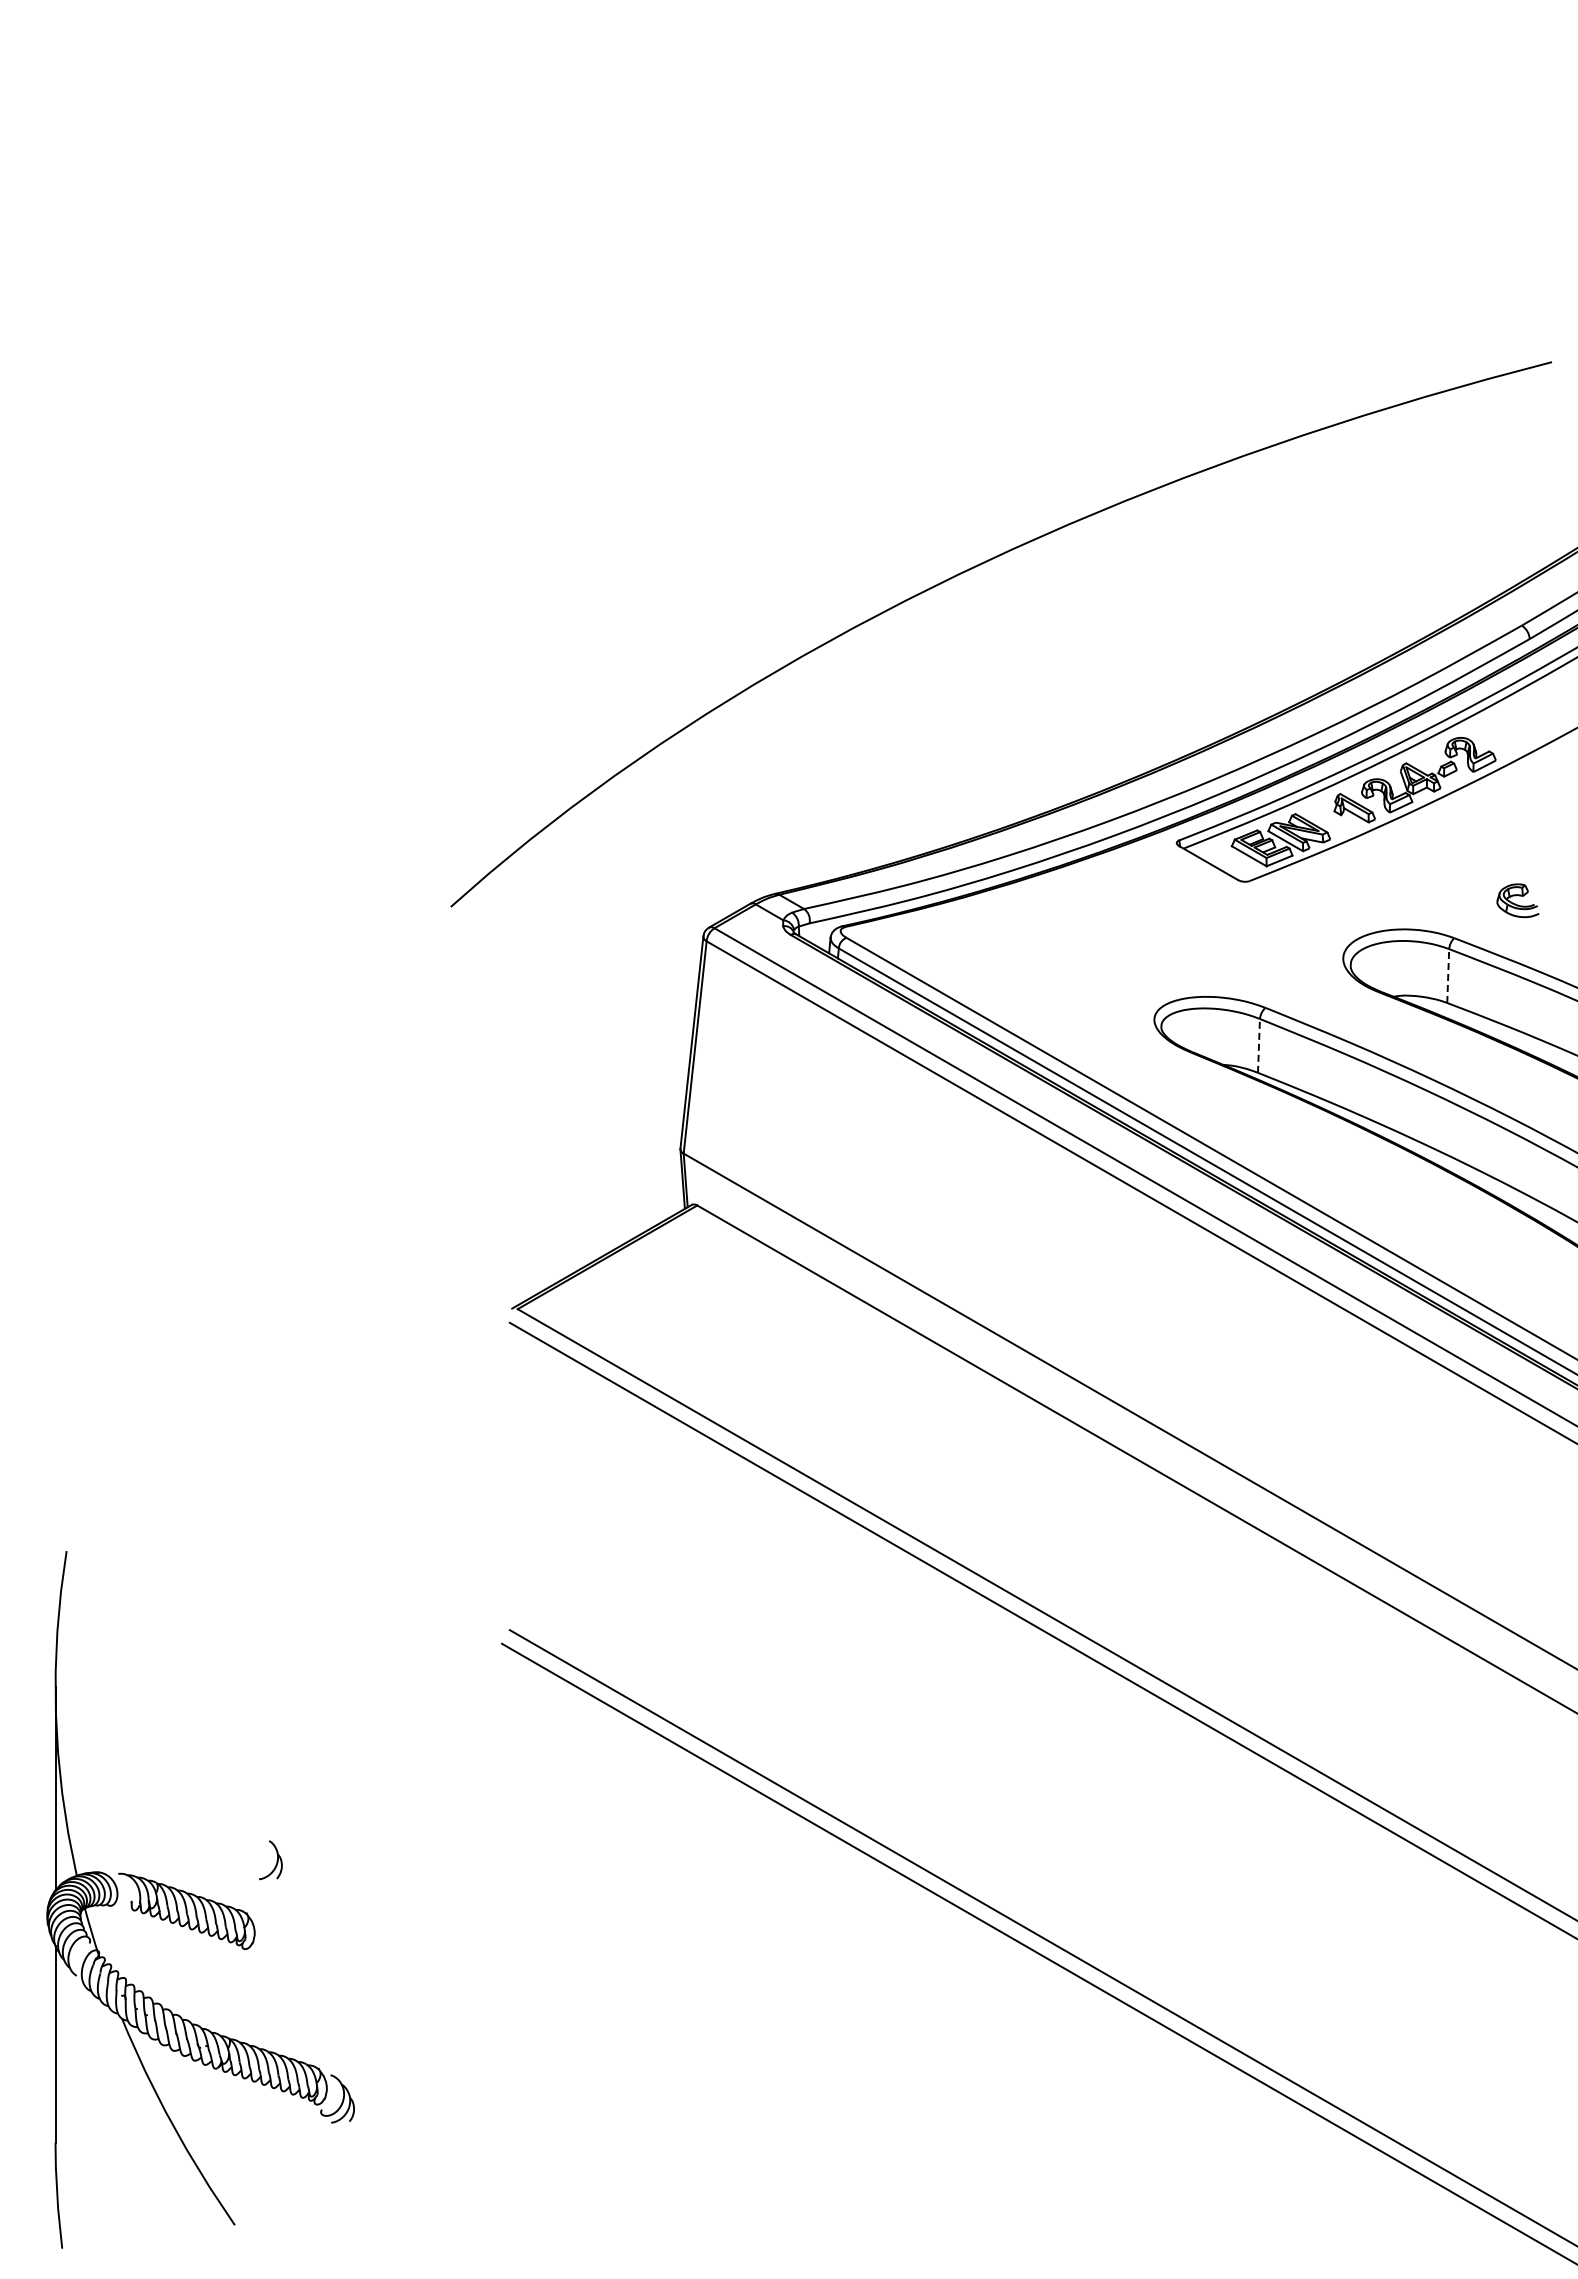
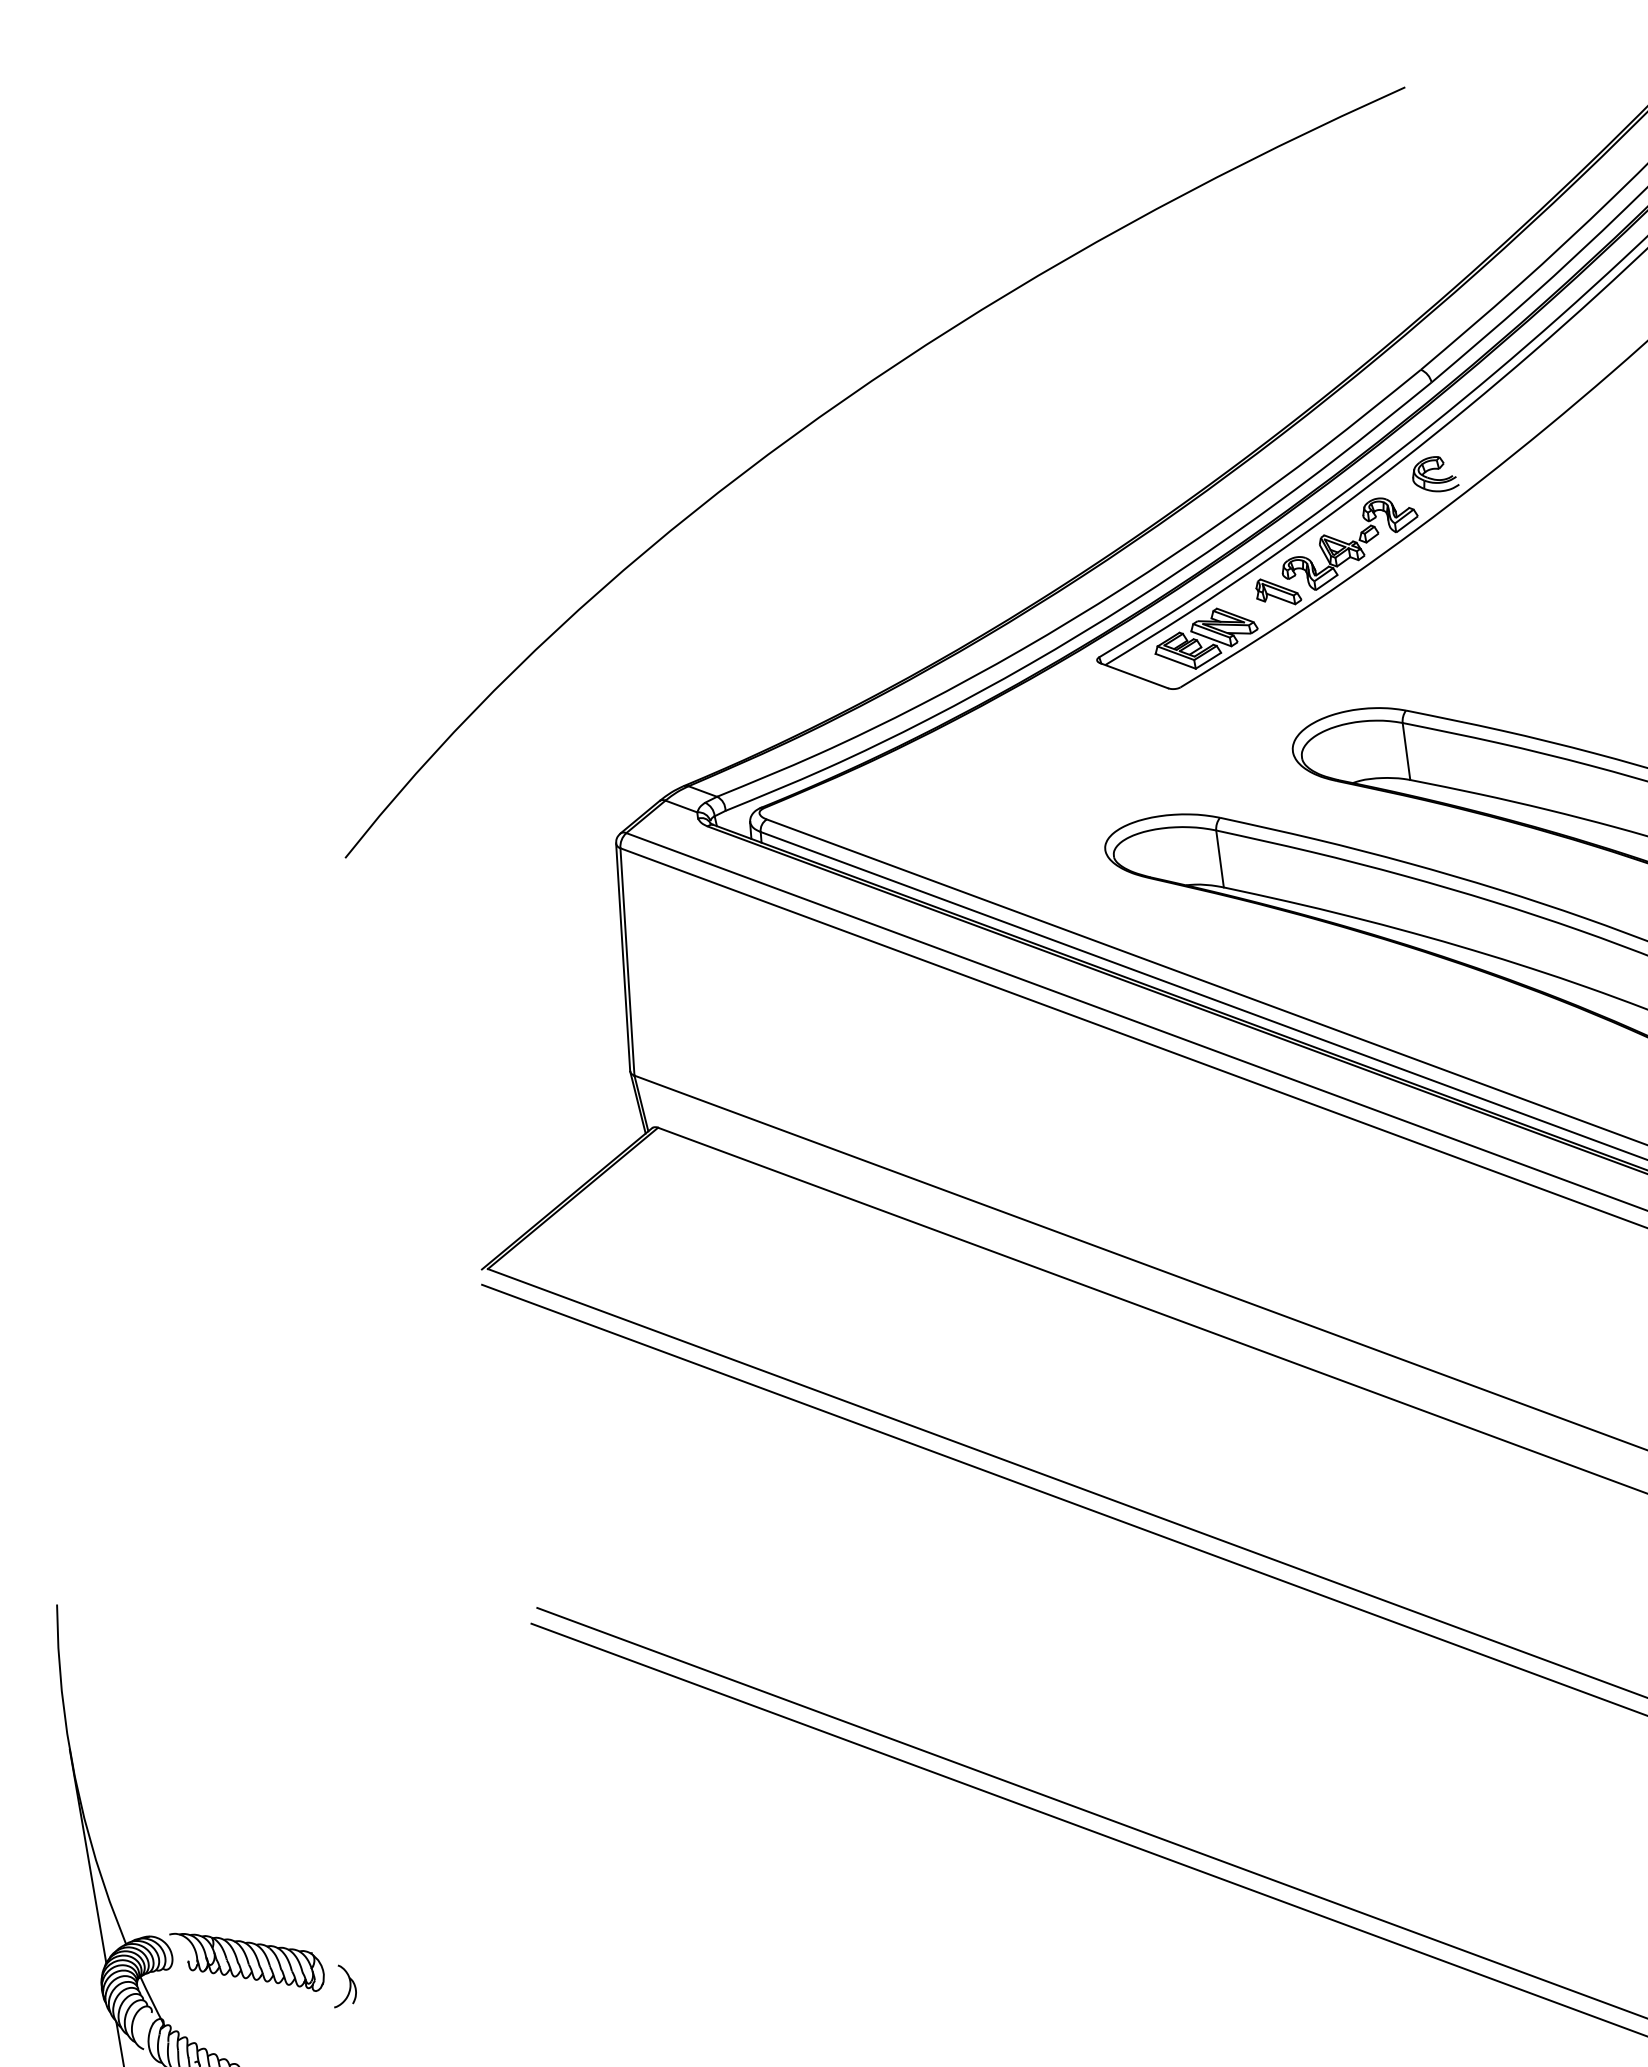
part: (1517, 900) -> (1434, 474), moved
line: (1448, 976) -> (1406, 751), dashed -> solid
line: (1258, 1045) -> (1219, 858), dashed -> solid
part: (270, 1860) -> (342, 1985), moved

